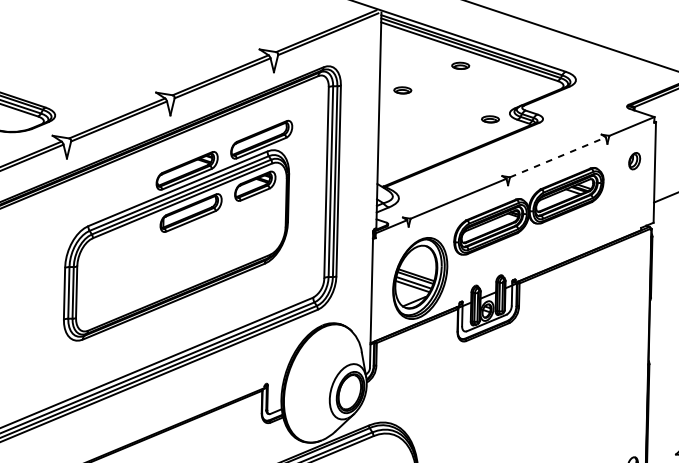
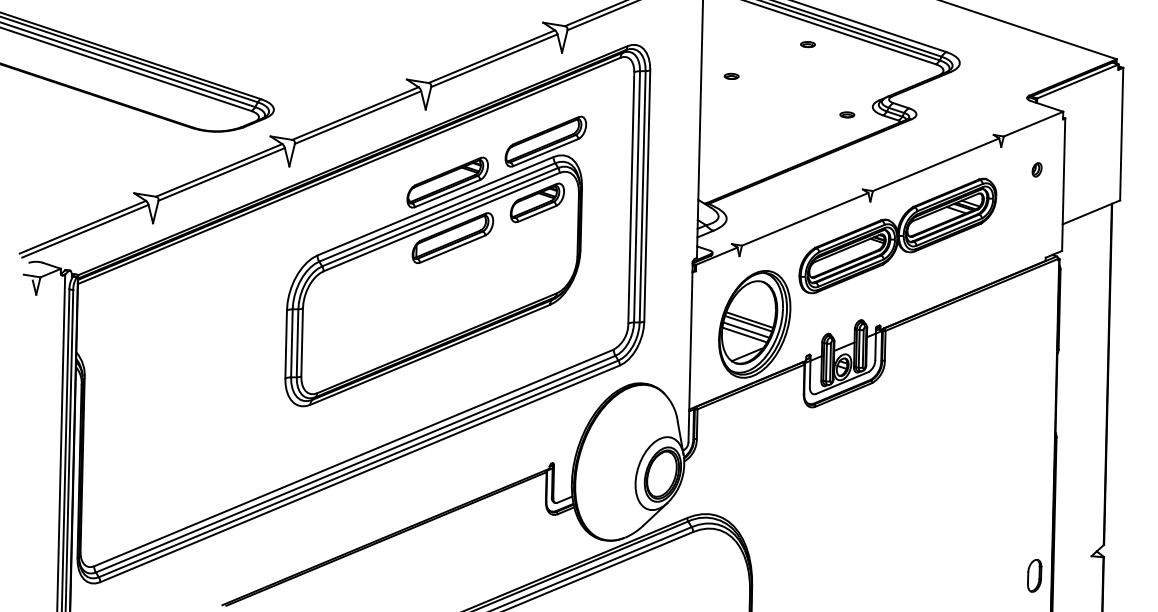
part: (460, 66) -> (807, 44), size x0.62
part: (402, 89) -> (731, 75), size x0.62
part: (490, 119) -> (847, 114), size x0.62
line: (558, 157) -> (936, 164), dashed -> solid
part: (634, 160) -> (1036, 169), size x0.62

